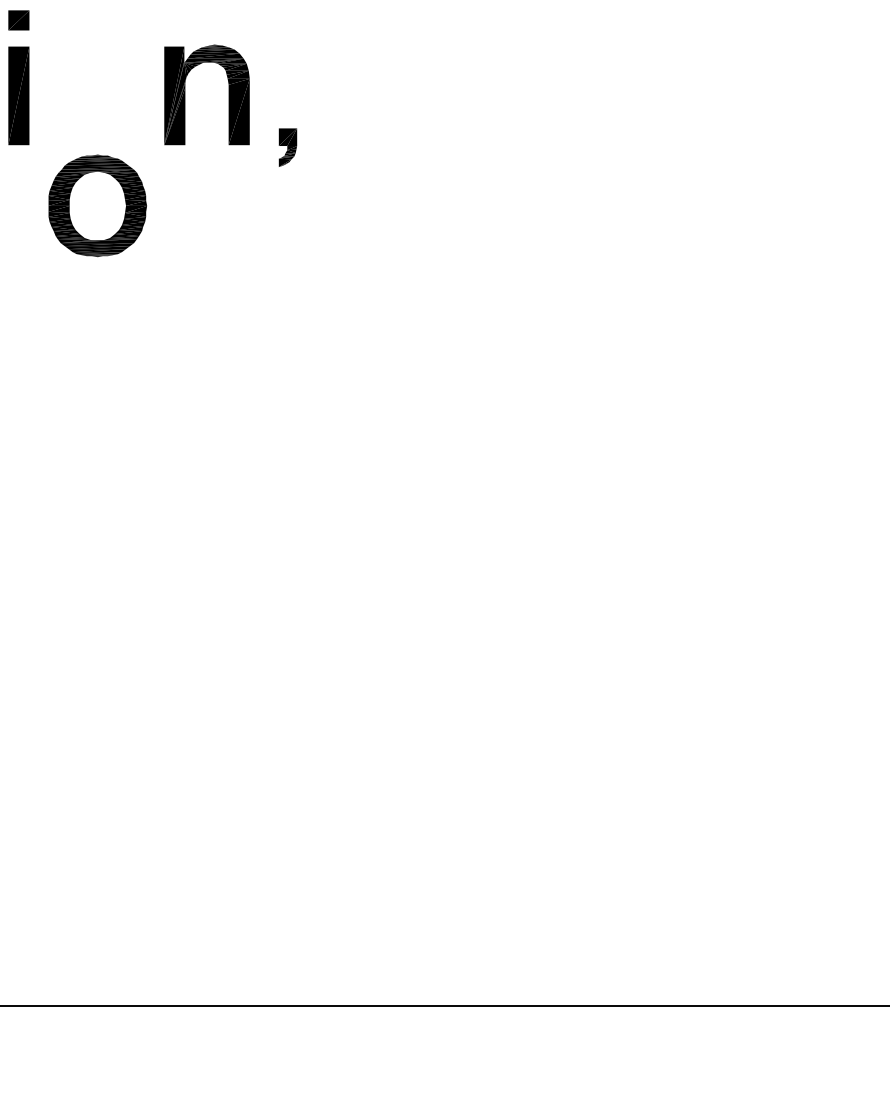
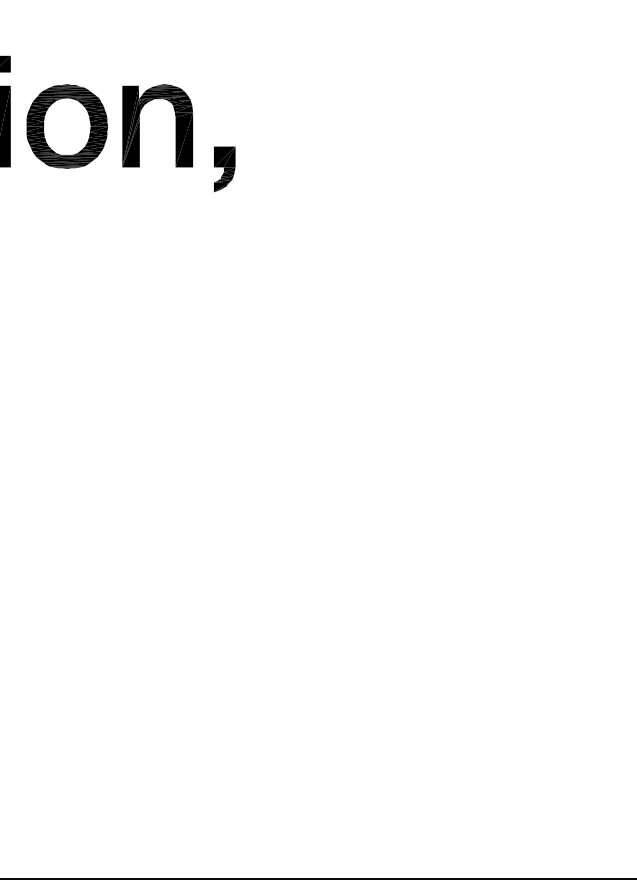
part: (287, 147) -> (224, 169), size x1.43
part: (97, 205) -> (67, 126), moved

